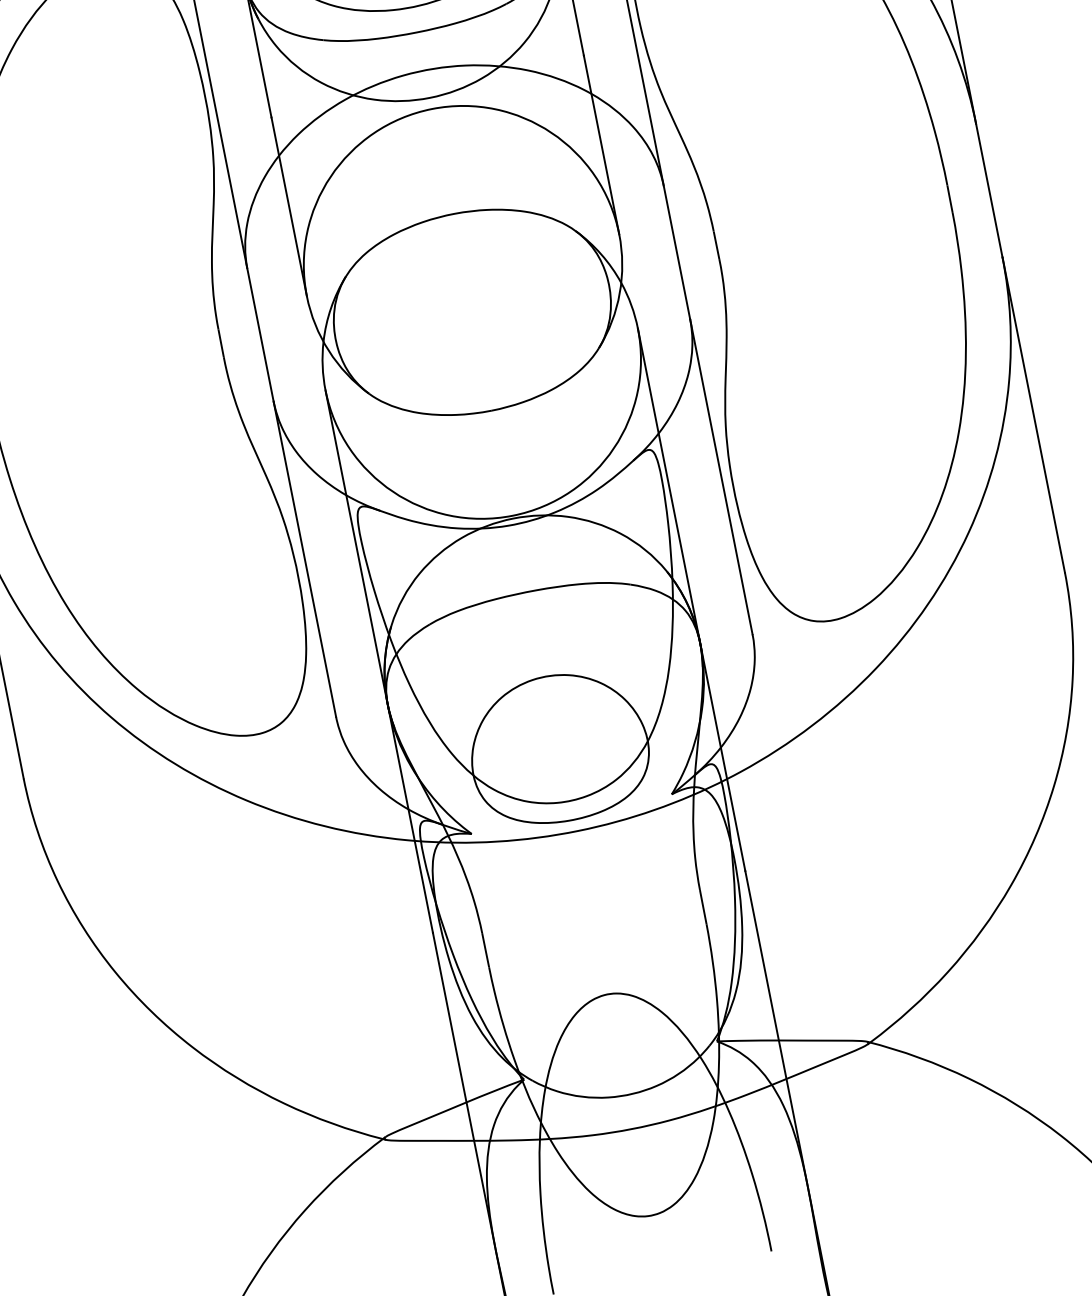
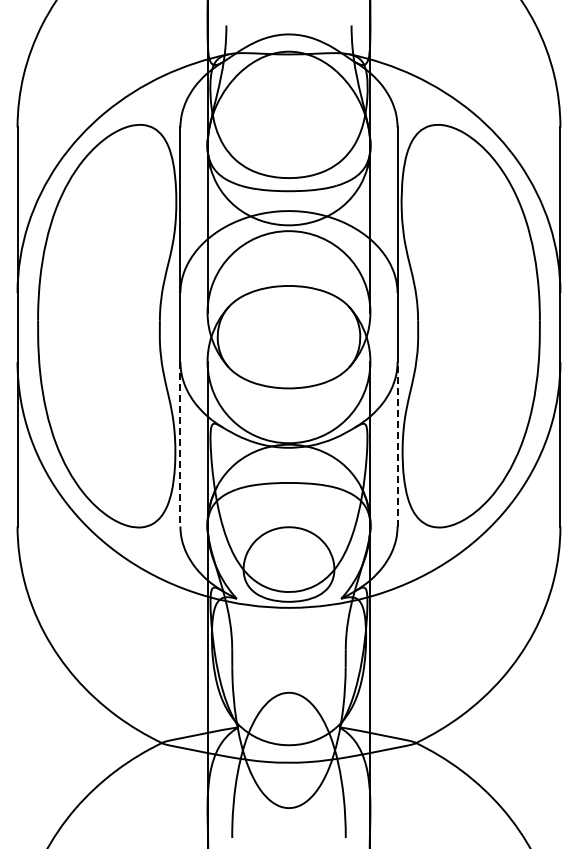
line: (720, 475) -> (397, 443), solid -> dashed
line: (305, 559) -> (180, 444), solid -> dashed

